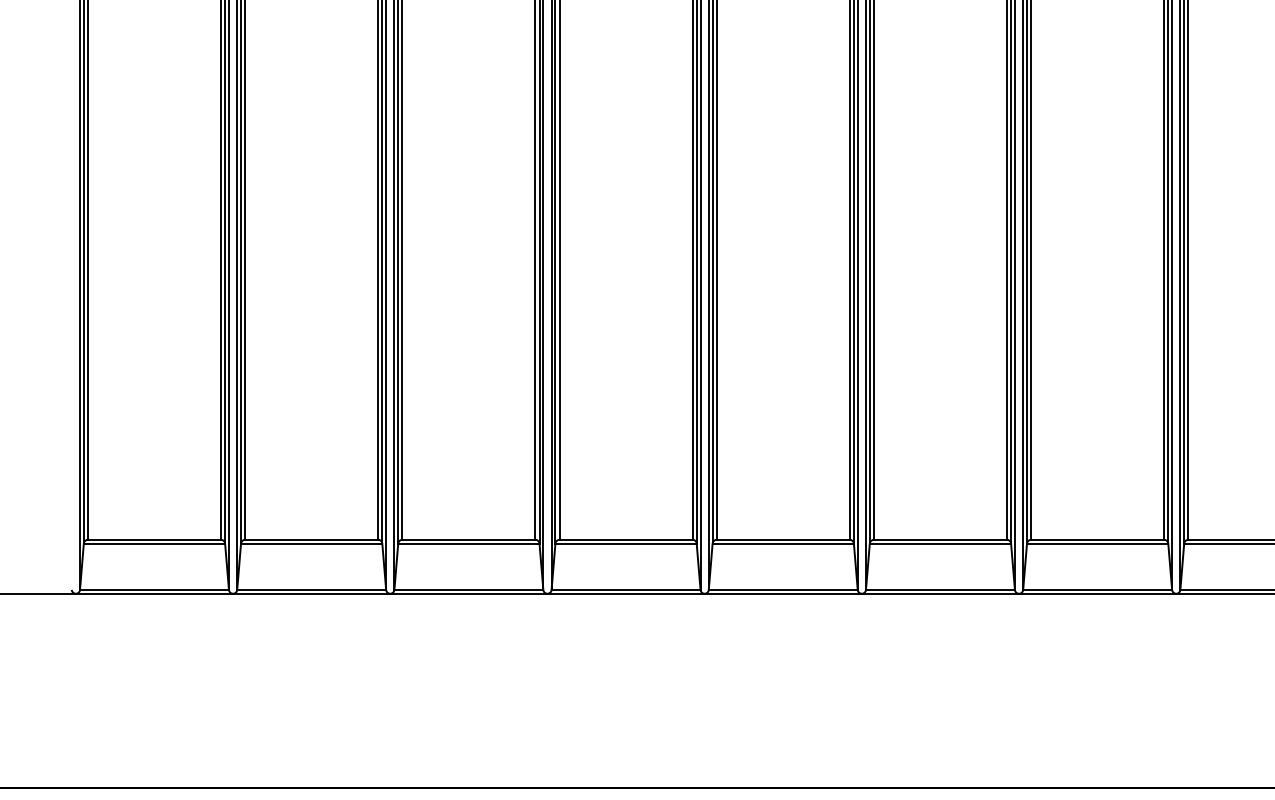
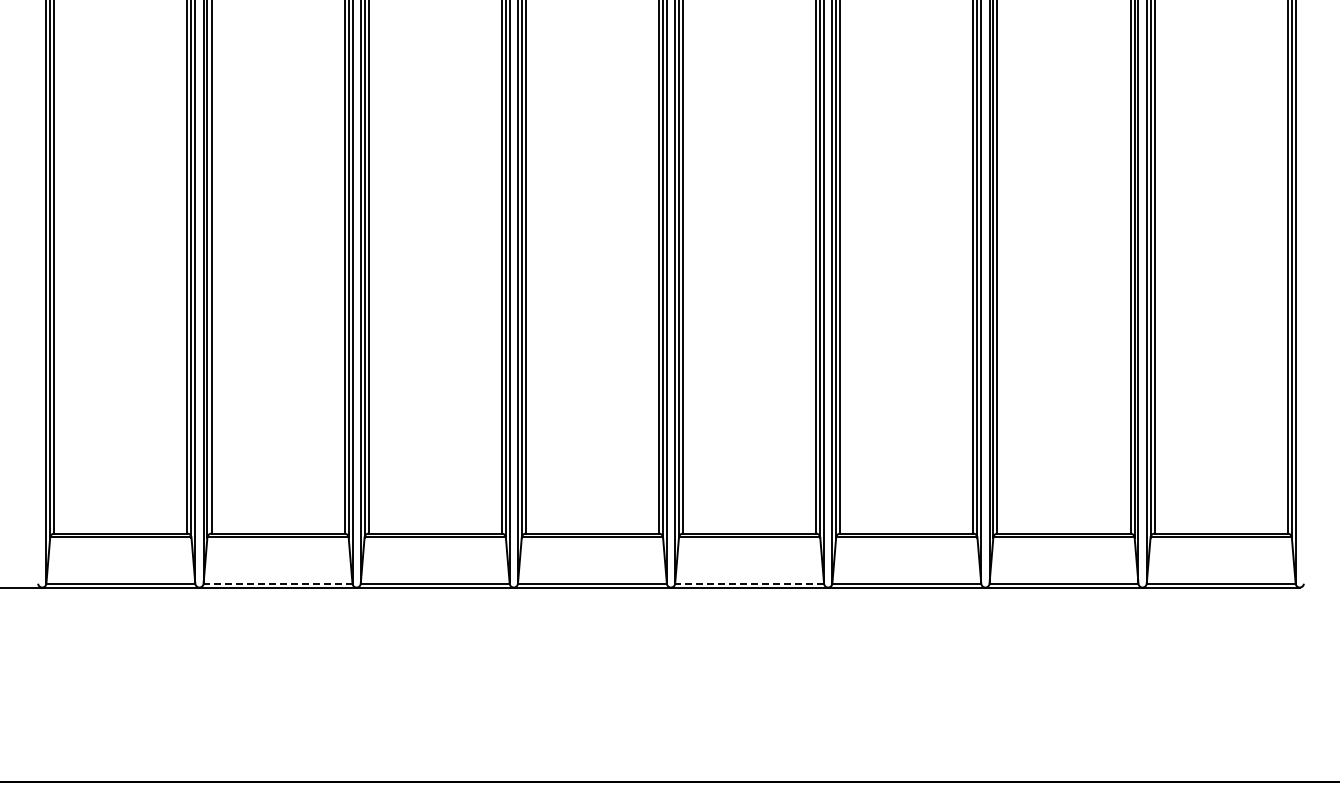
line: (311, 589) -> (277, 583), solid -> dashed
line: (783, 589) -> (749, 583), solid -> dashed

